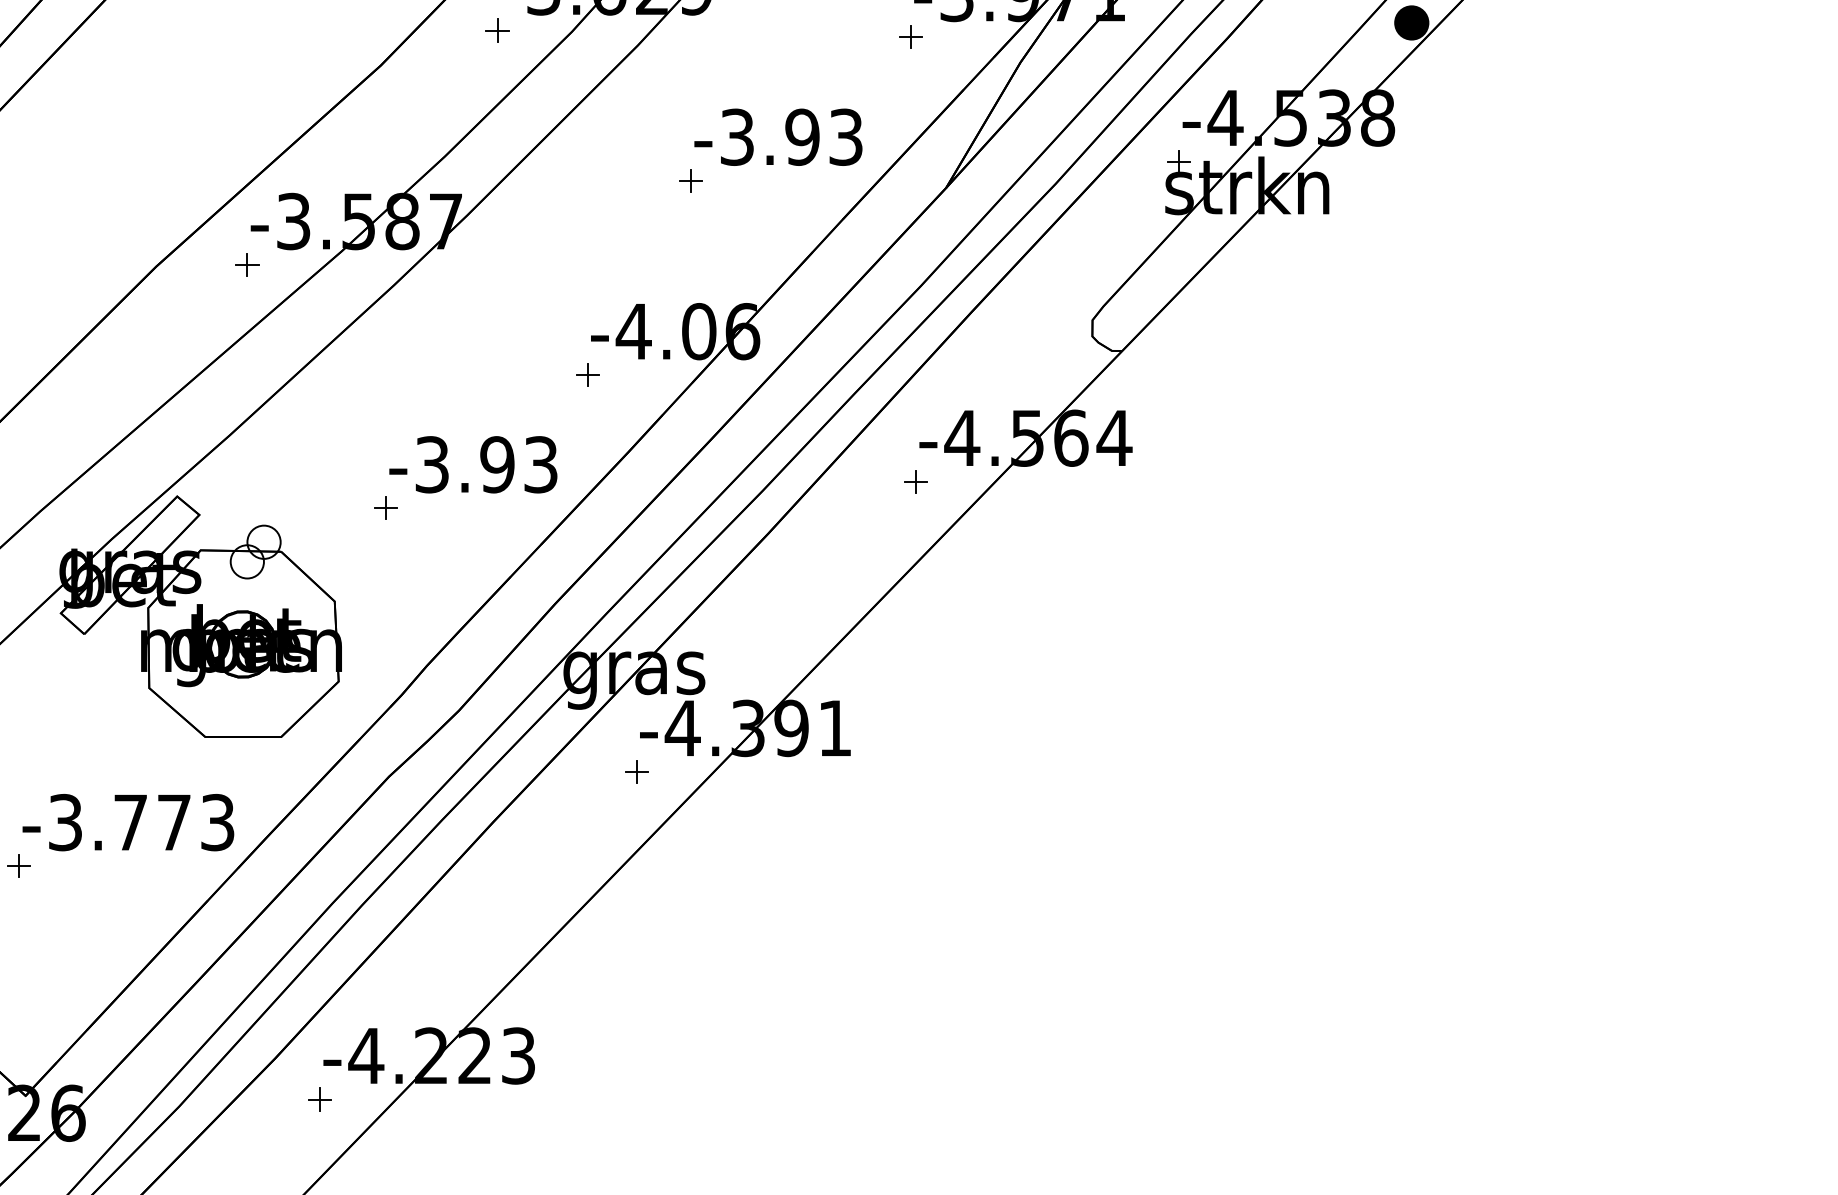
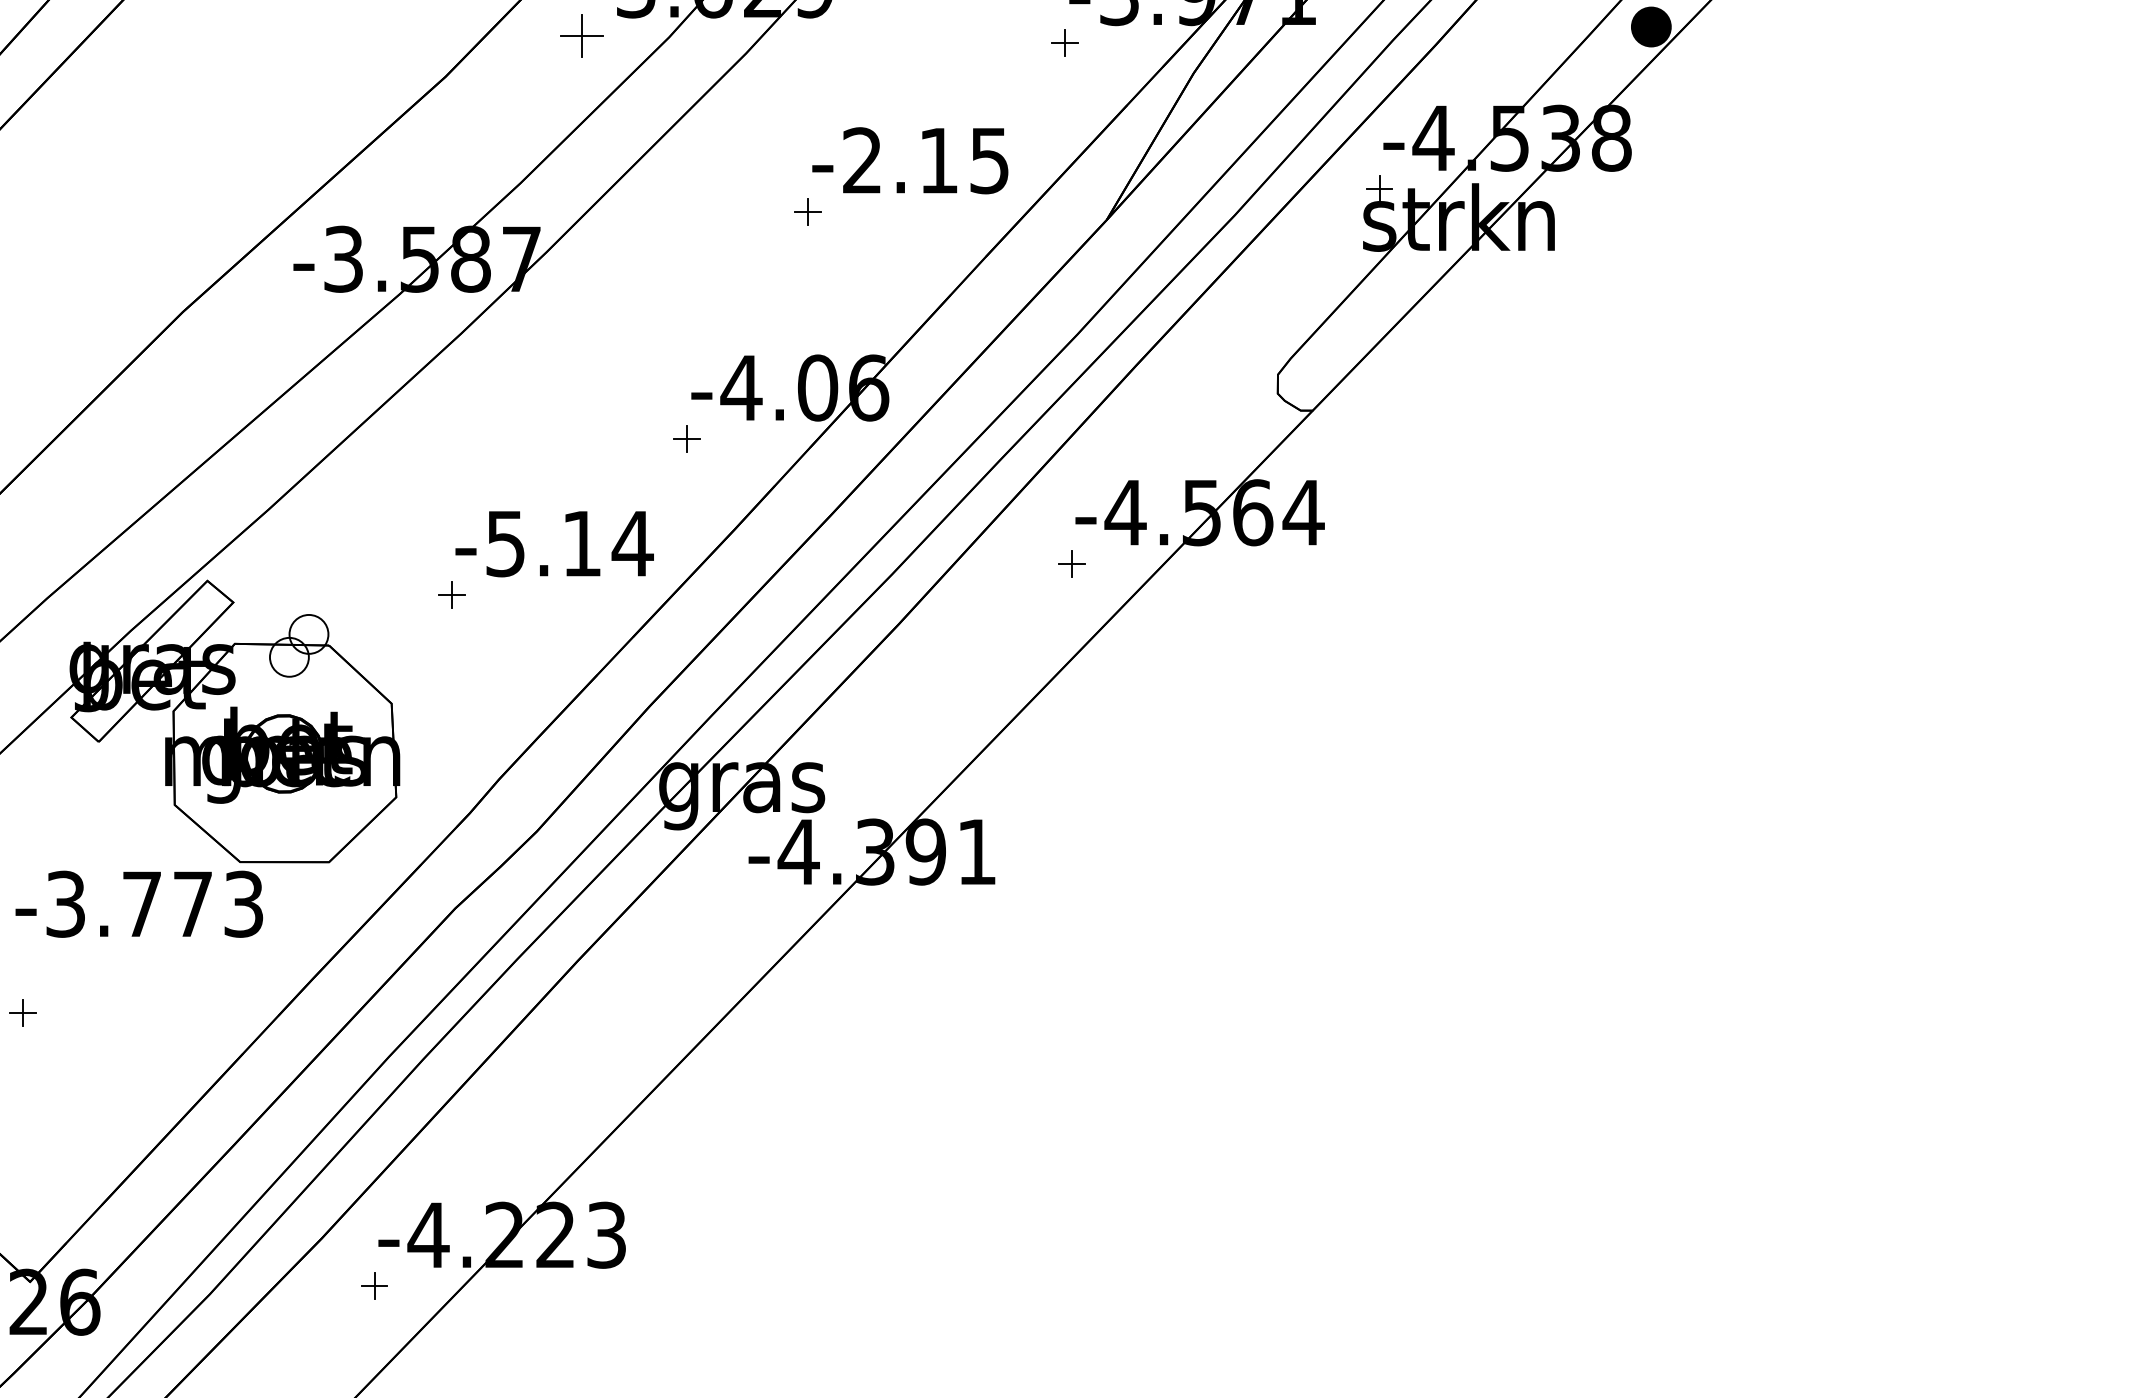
part: (497, 30) -> (581, 35), size x1.6
text: (791, 137) -> (925, 160), -3.93 -> -2.15
part: (247, 264) -> (289, 309), removed
text: (486, 464) -> (569, 543), -3.93 -> -5.14
part: (636, 771) -> (744, 902), removed
text: (127, 821) -> (138, 903), moved

